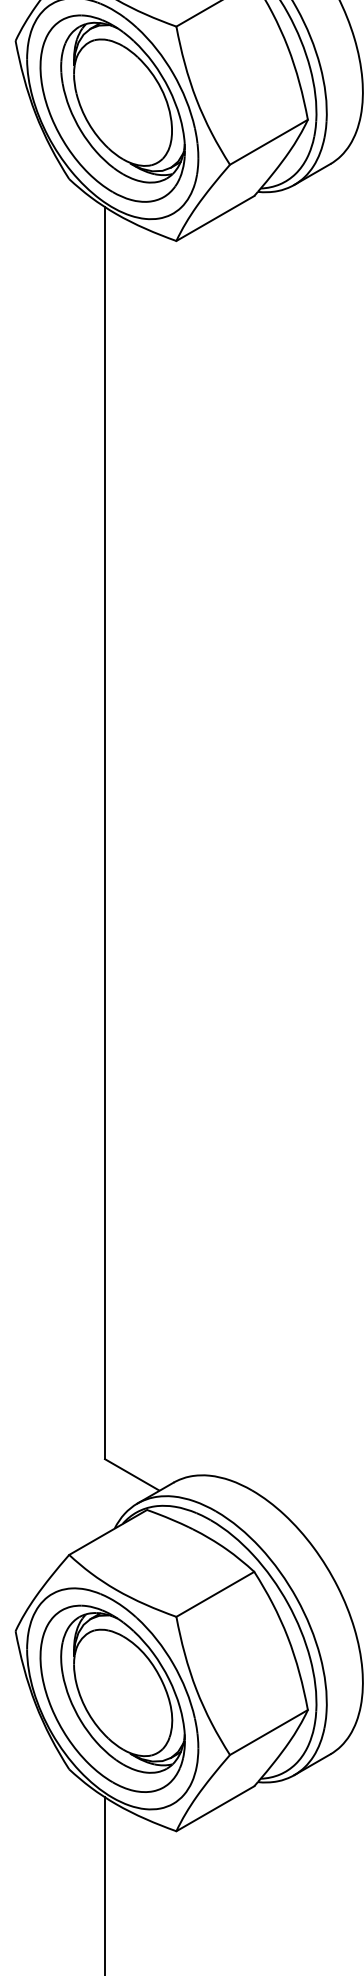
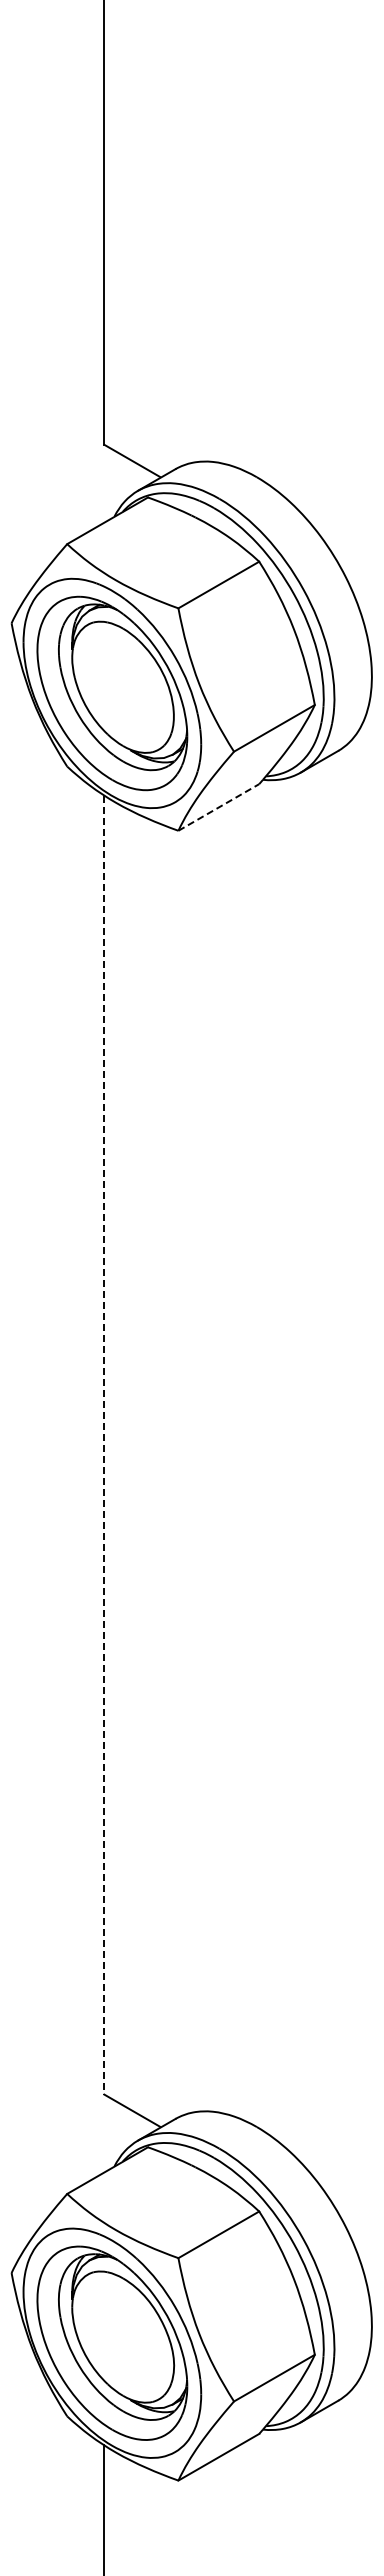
line: (215, 218) -> (218, 807), solid -> dashed
line: (105, 833) -> (104, 1445), solid -> dashed

